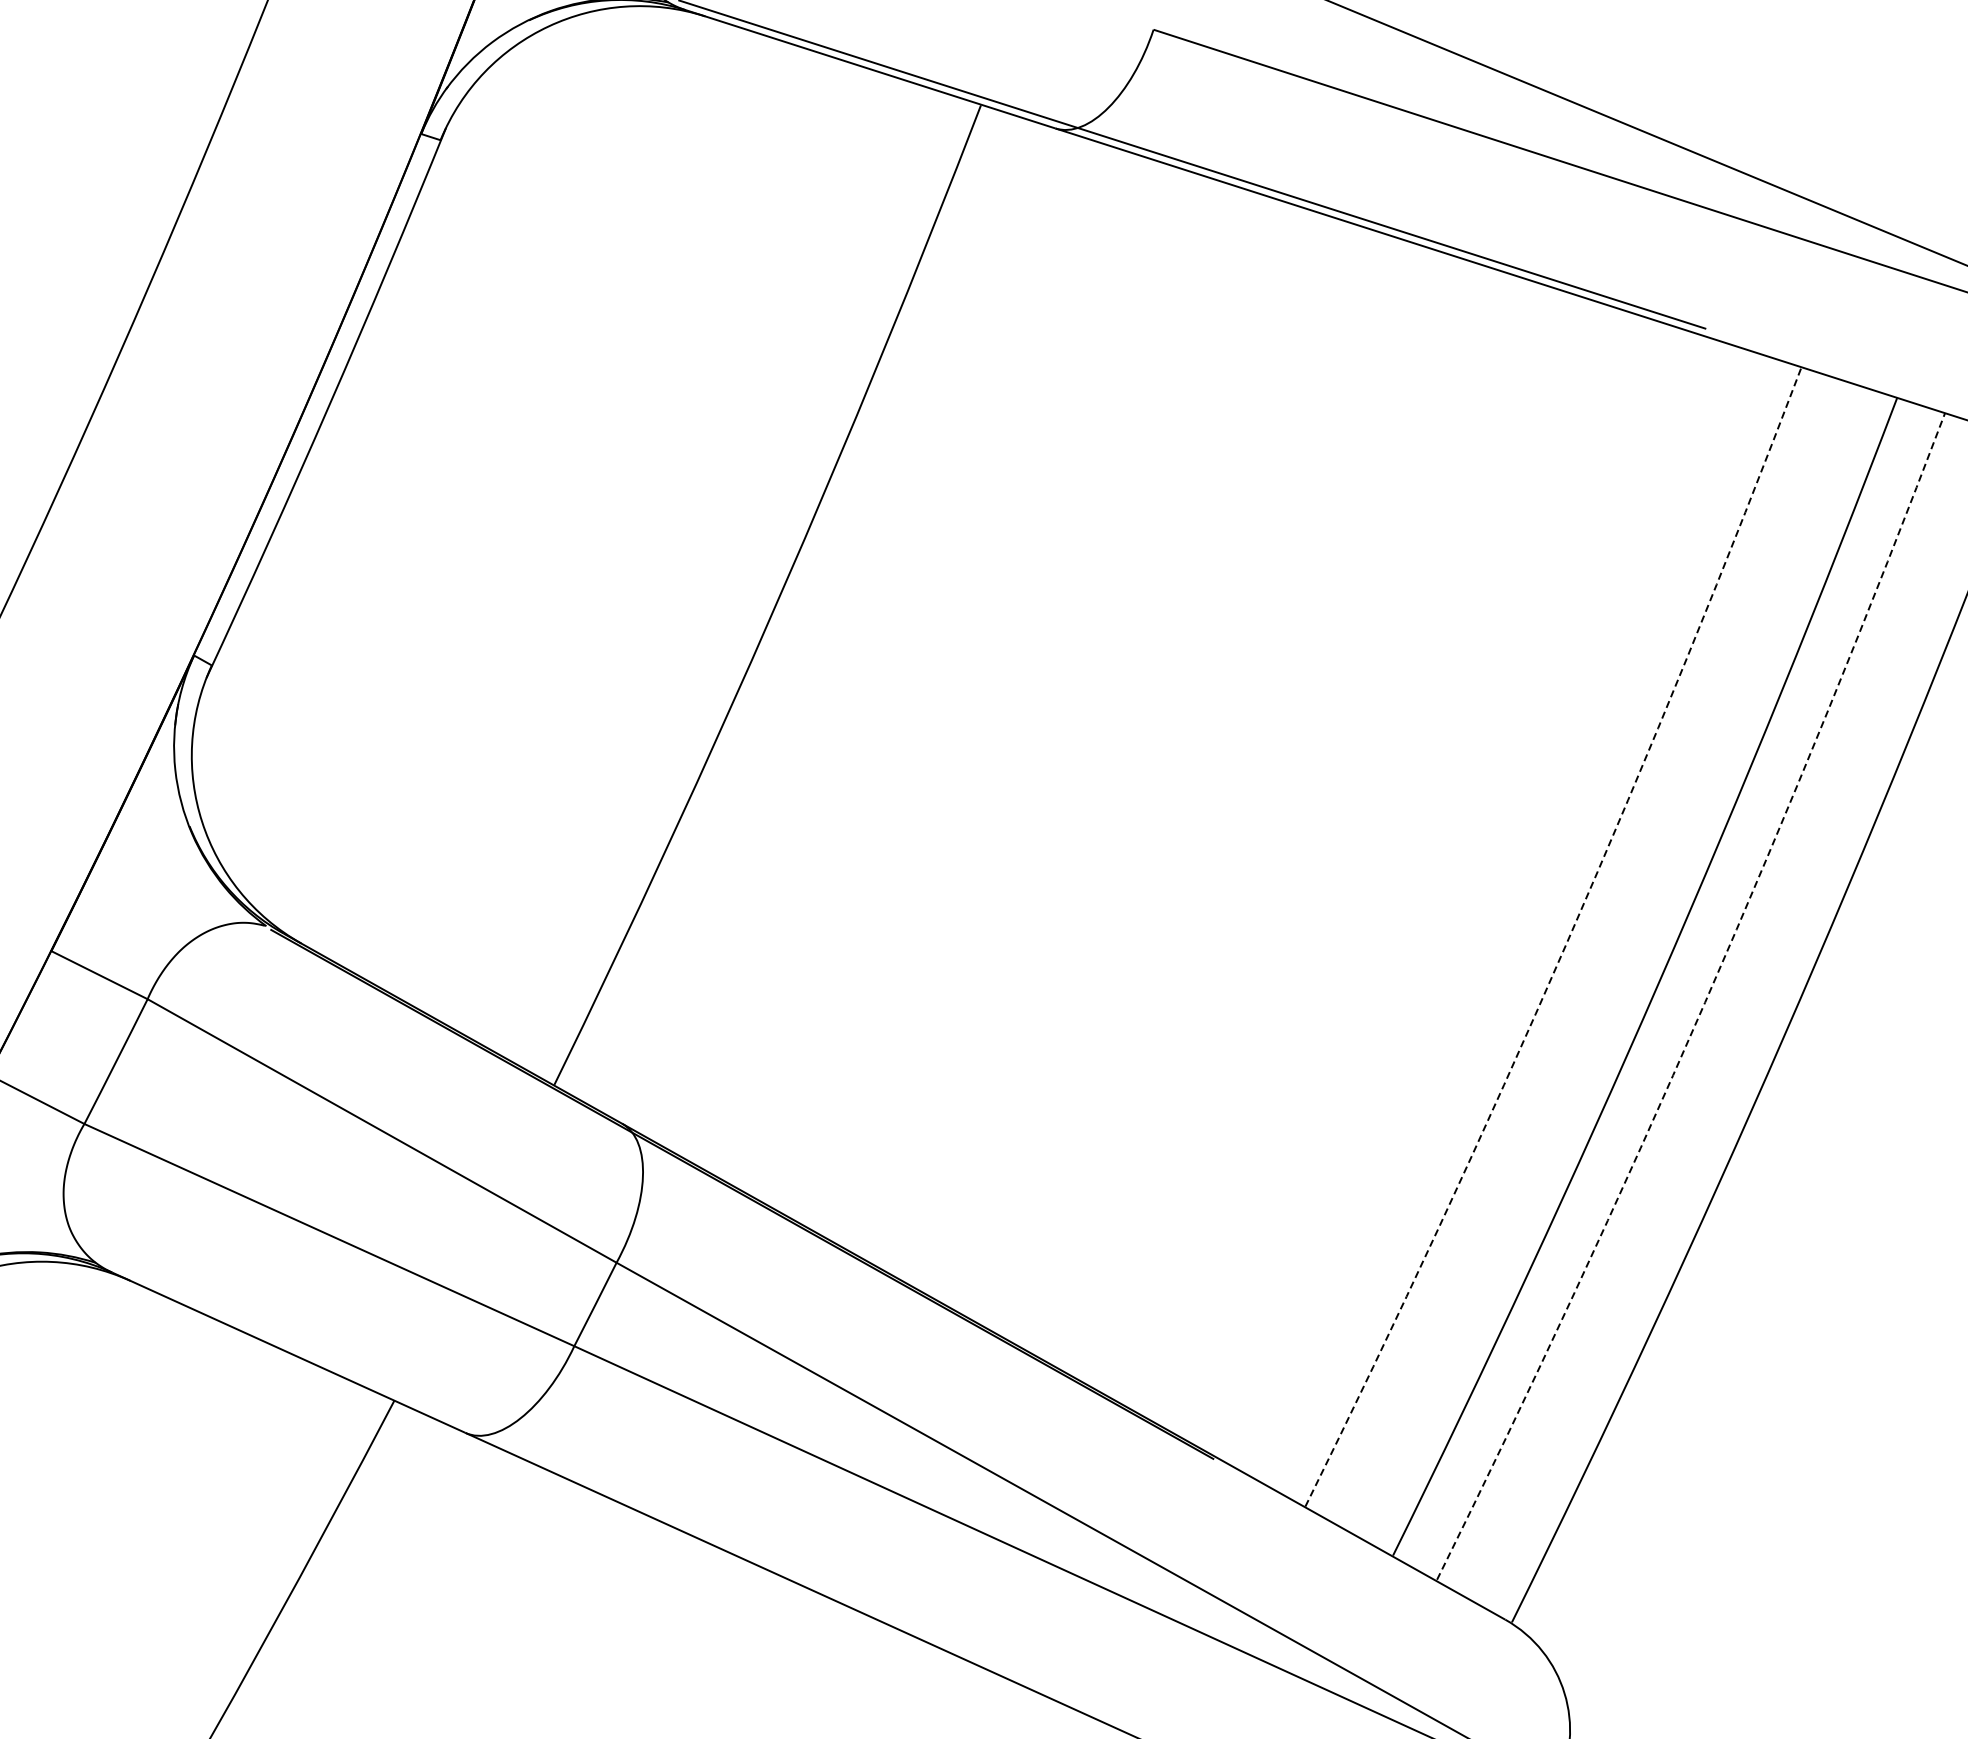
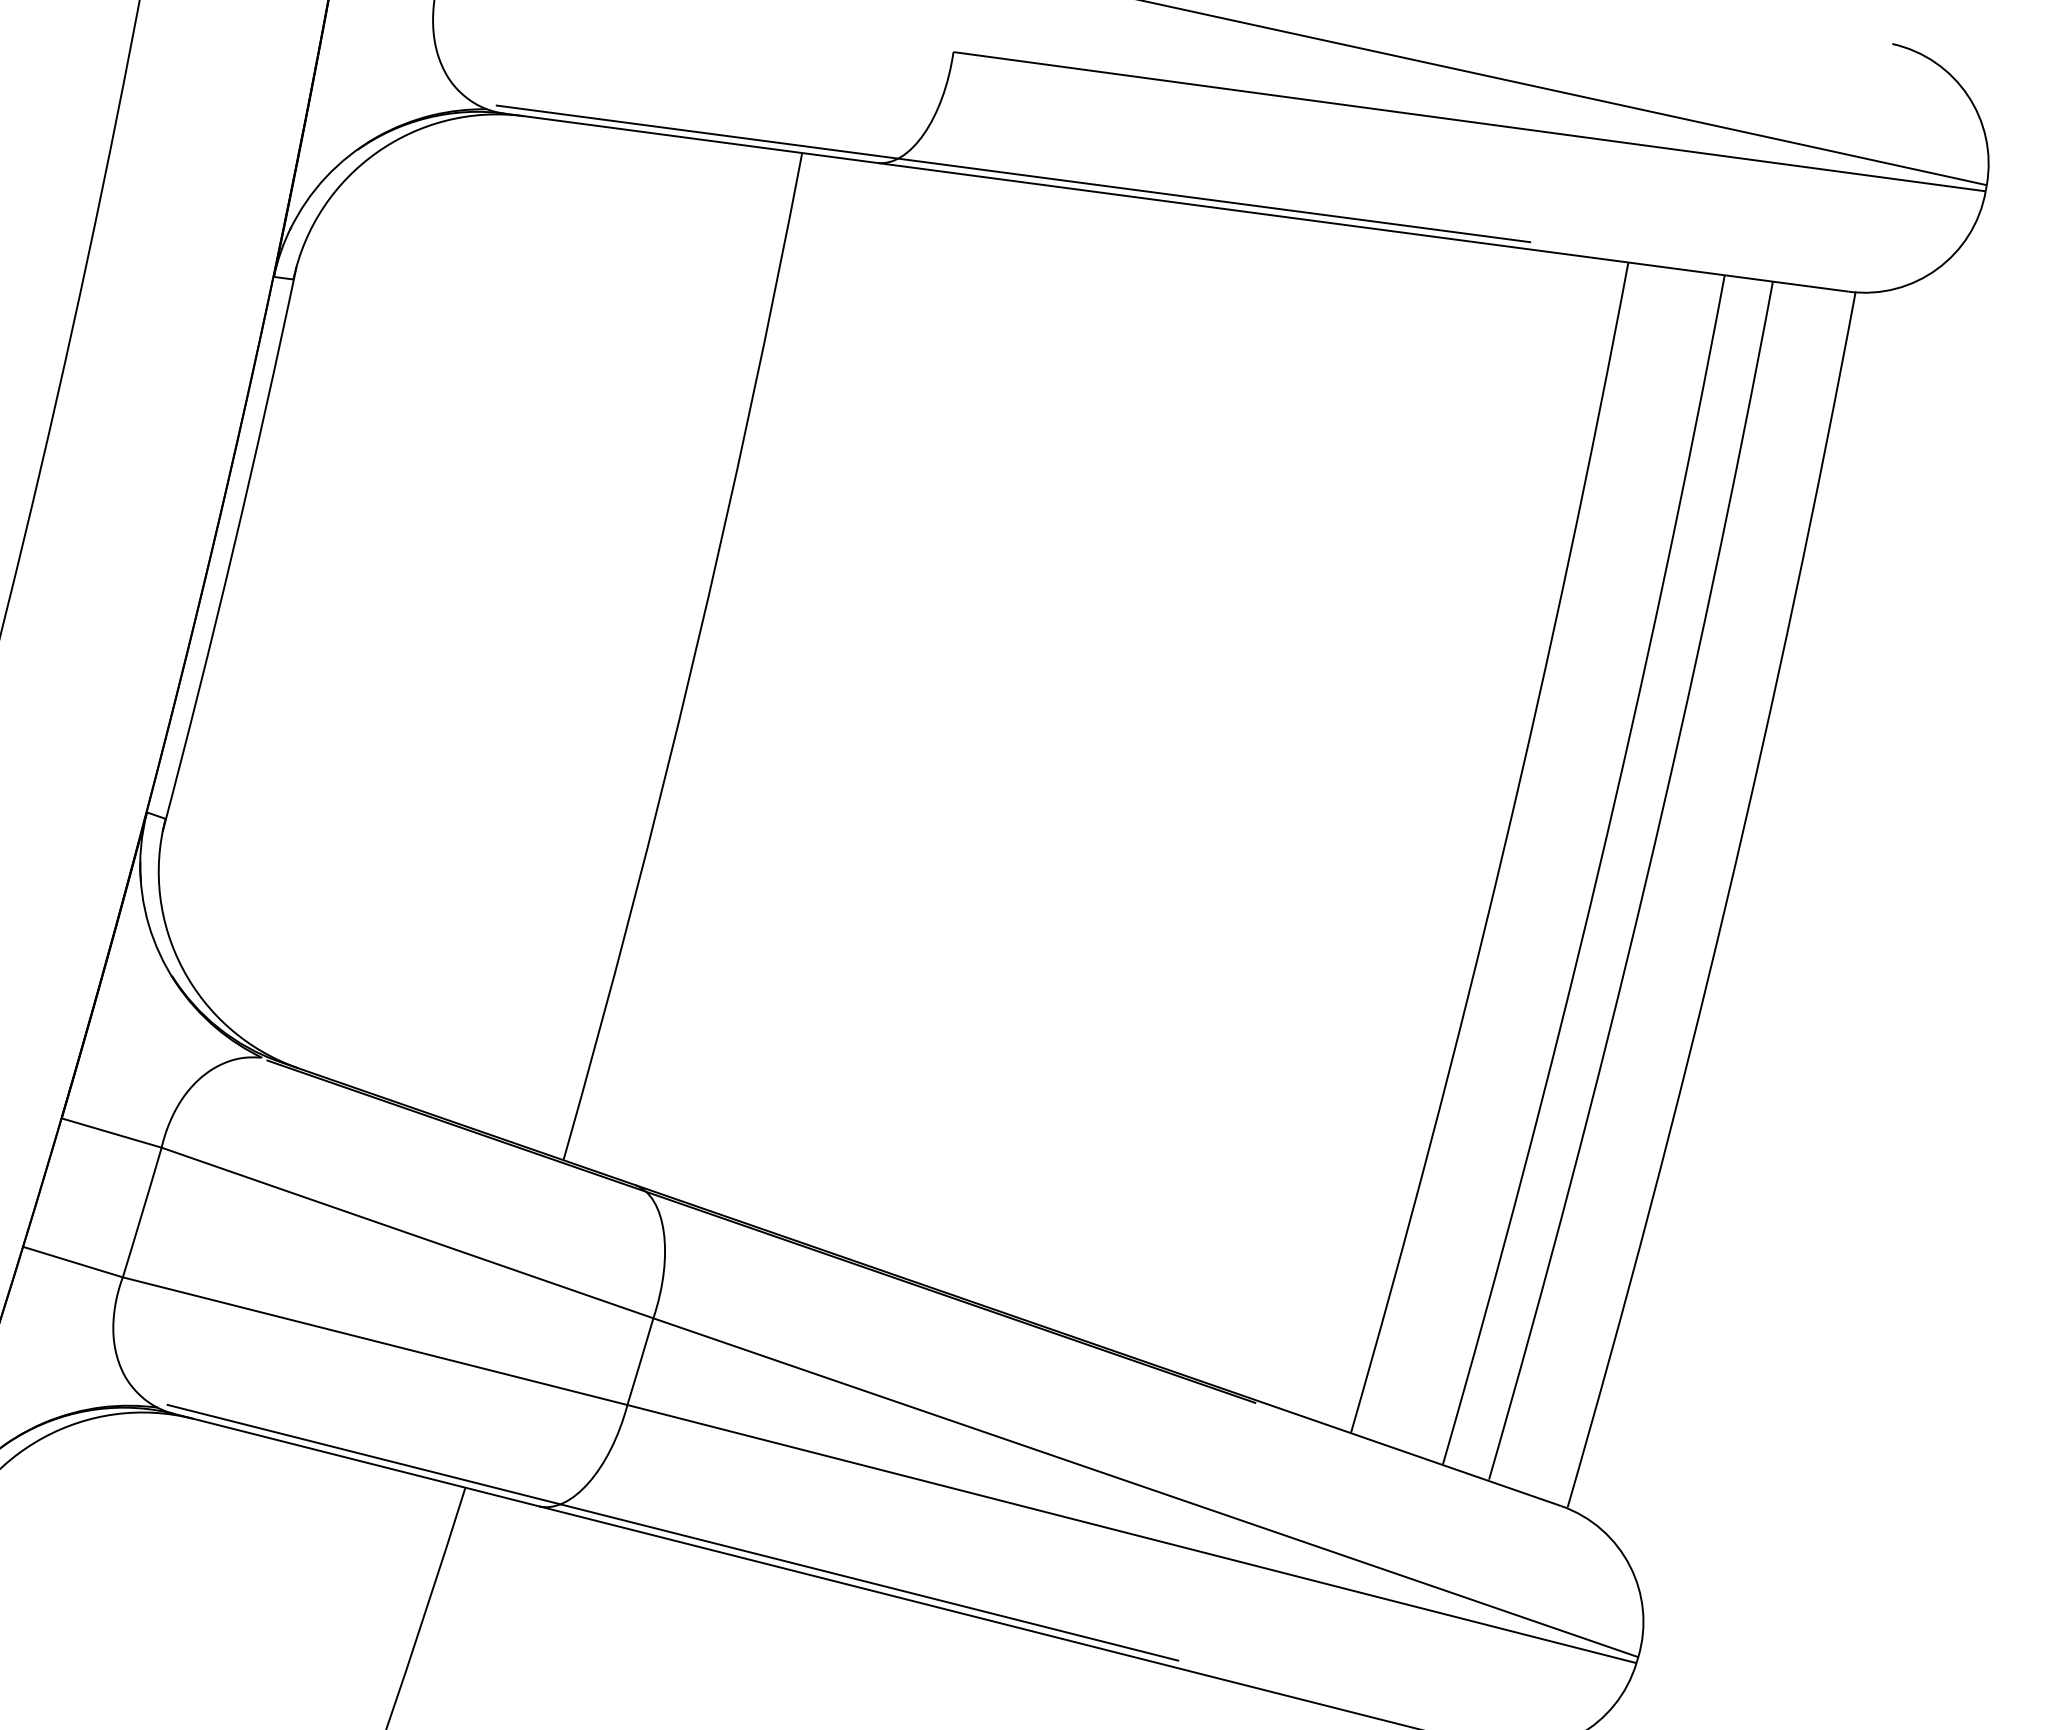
arc: (1566, 942) -> (1503, 850), dashed -> solid
arc: (1705, 1003) -> (1645, 884), dashed -> solid
line: (596, 1484) -> (672, 1532), added

